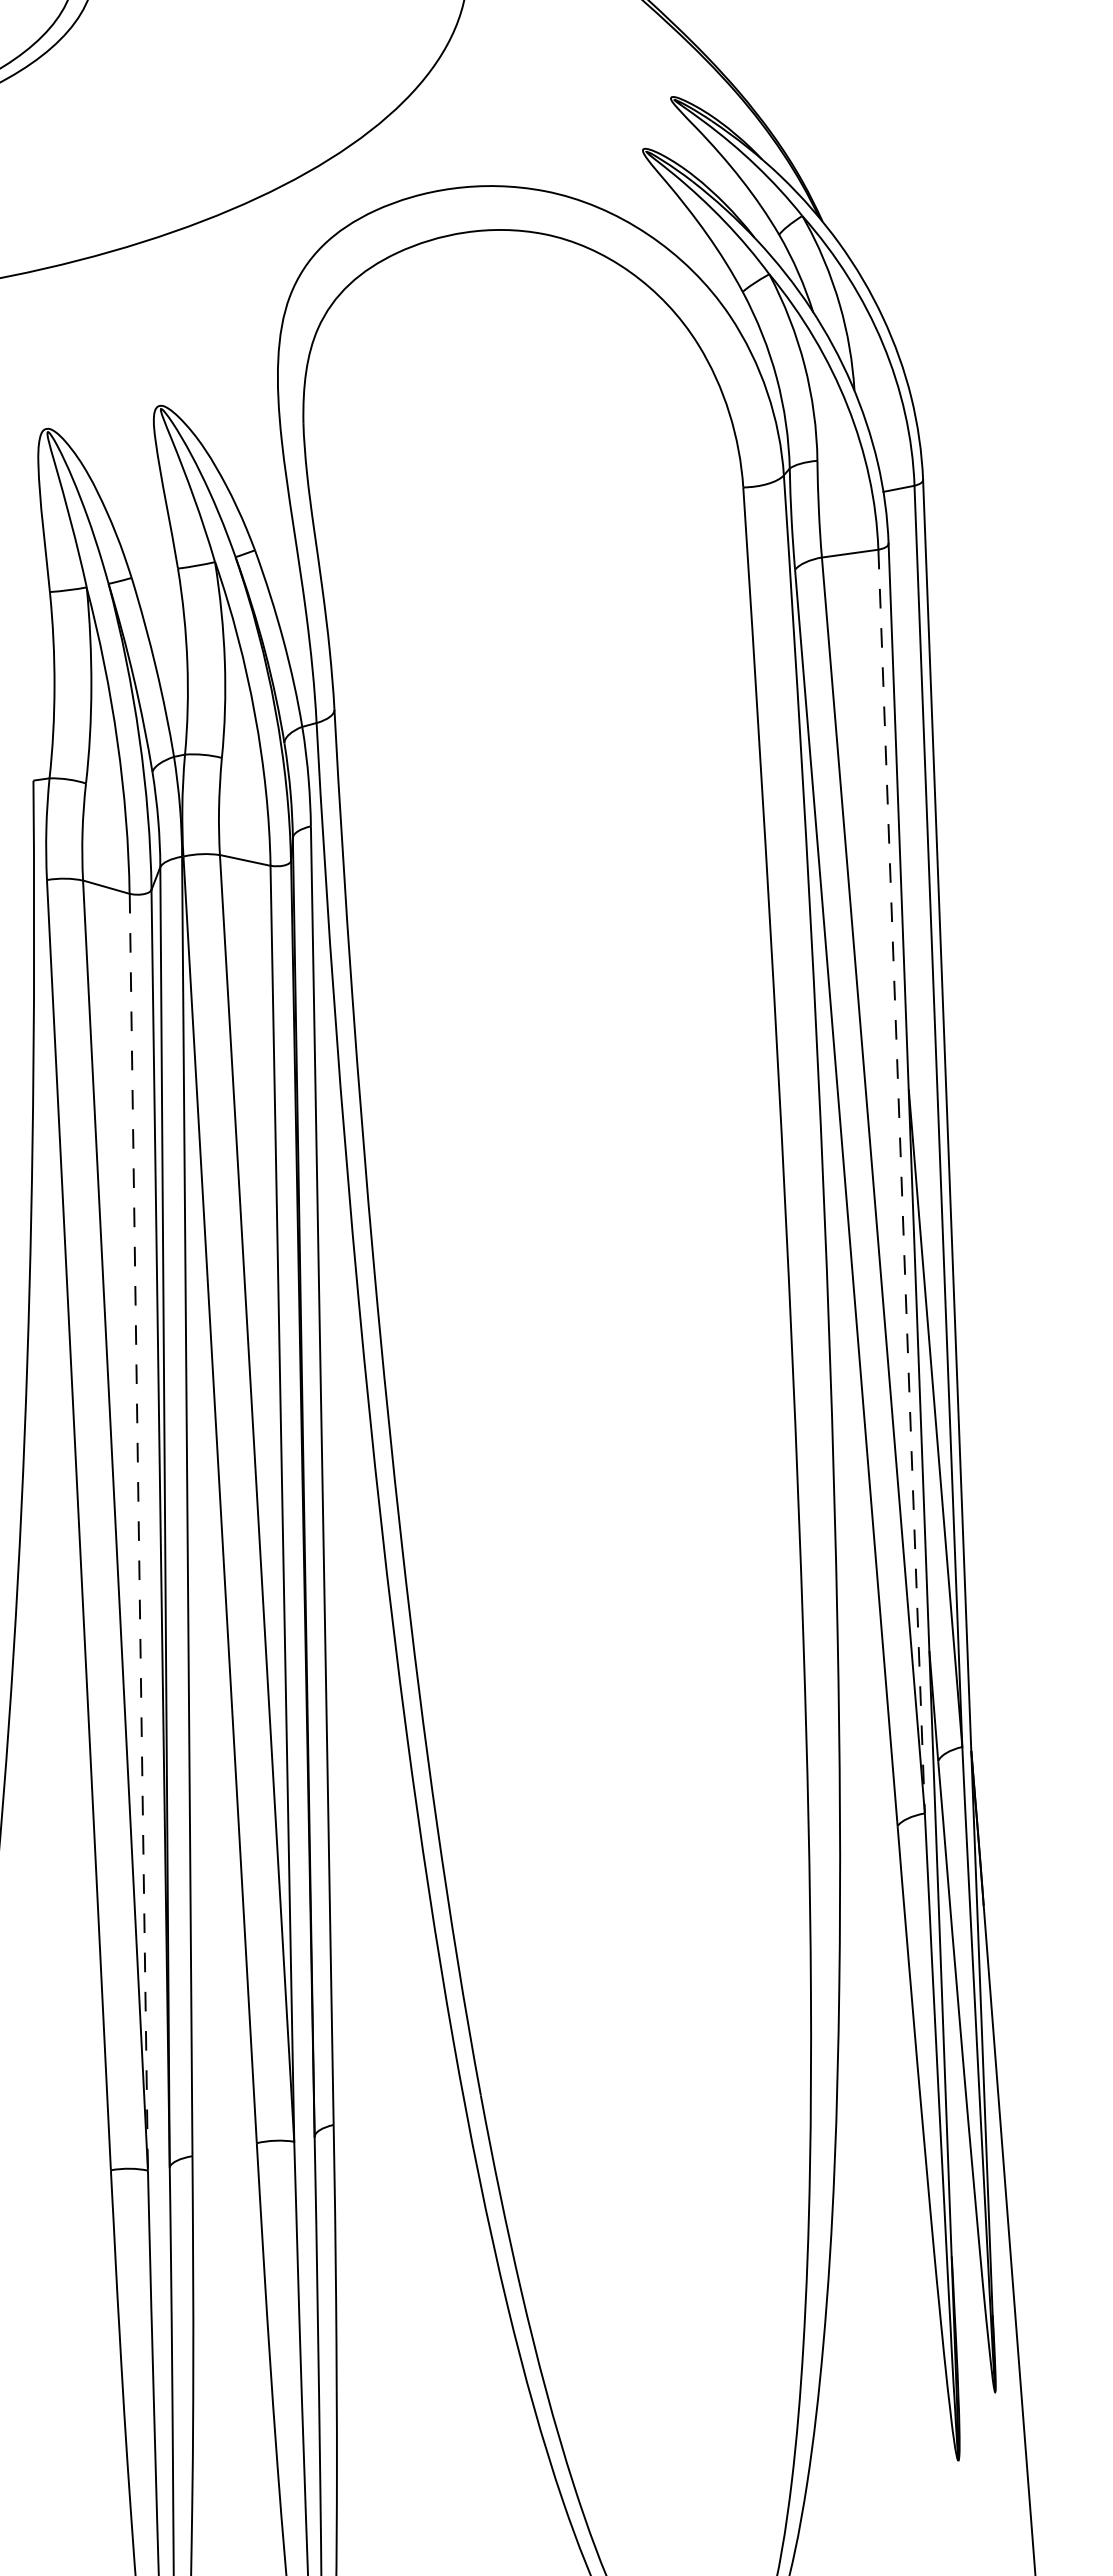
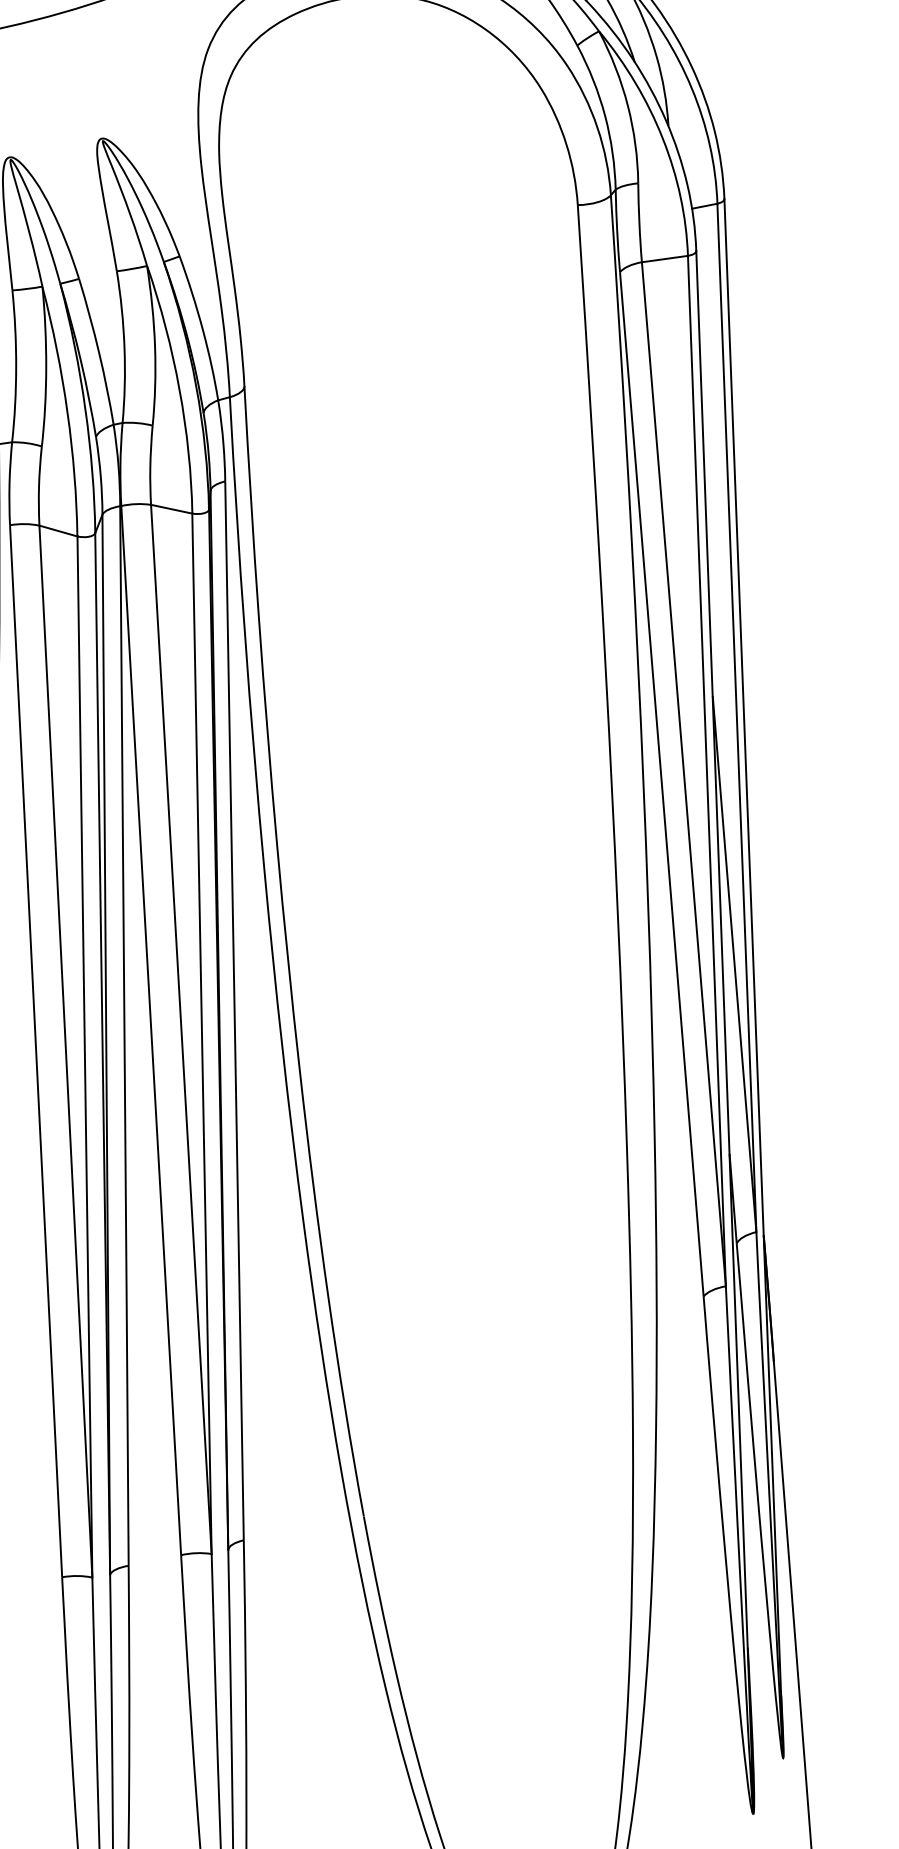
line: (901, 1182) -> (706, 771), dashed -> solid
line: (138, 1532) -> (84, 1057), dashed -> solid

